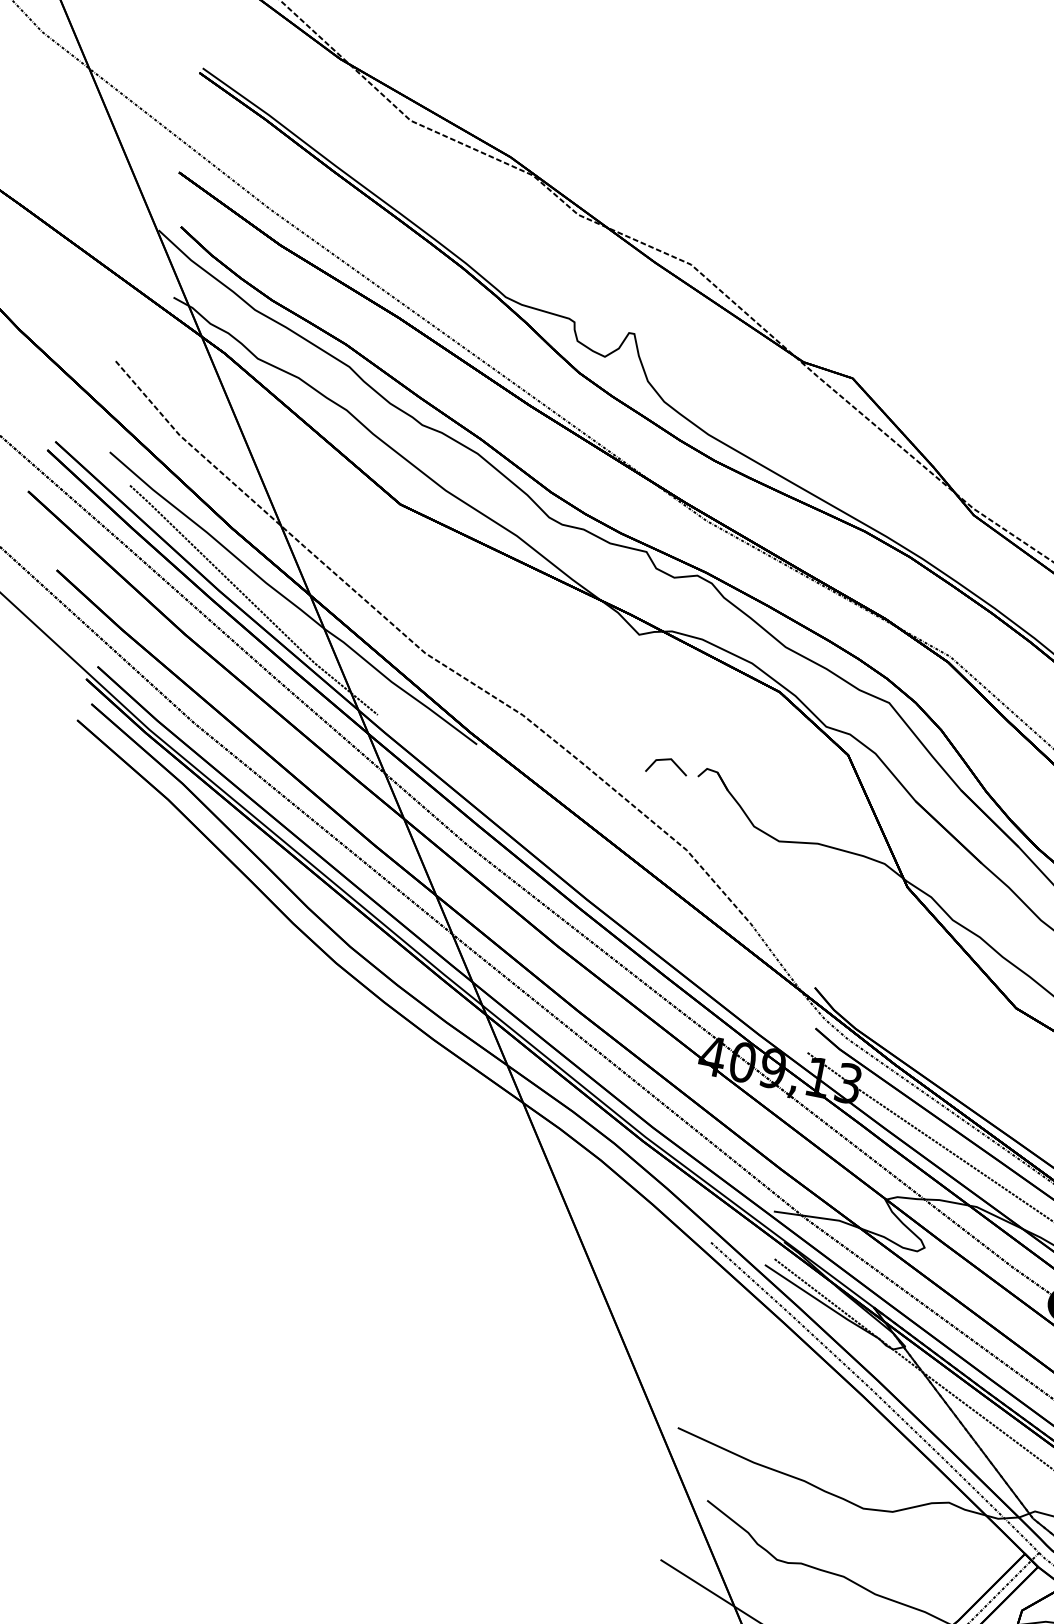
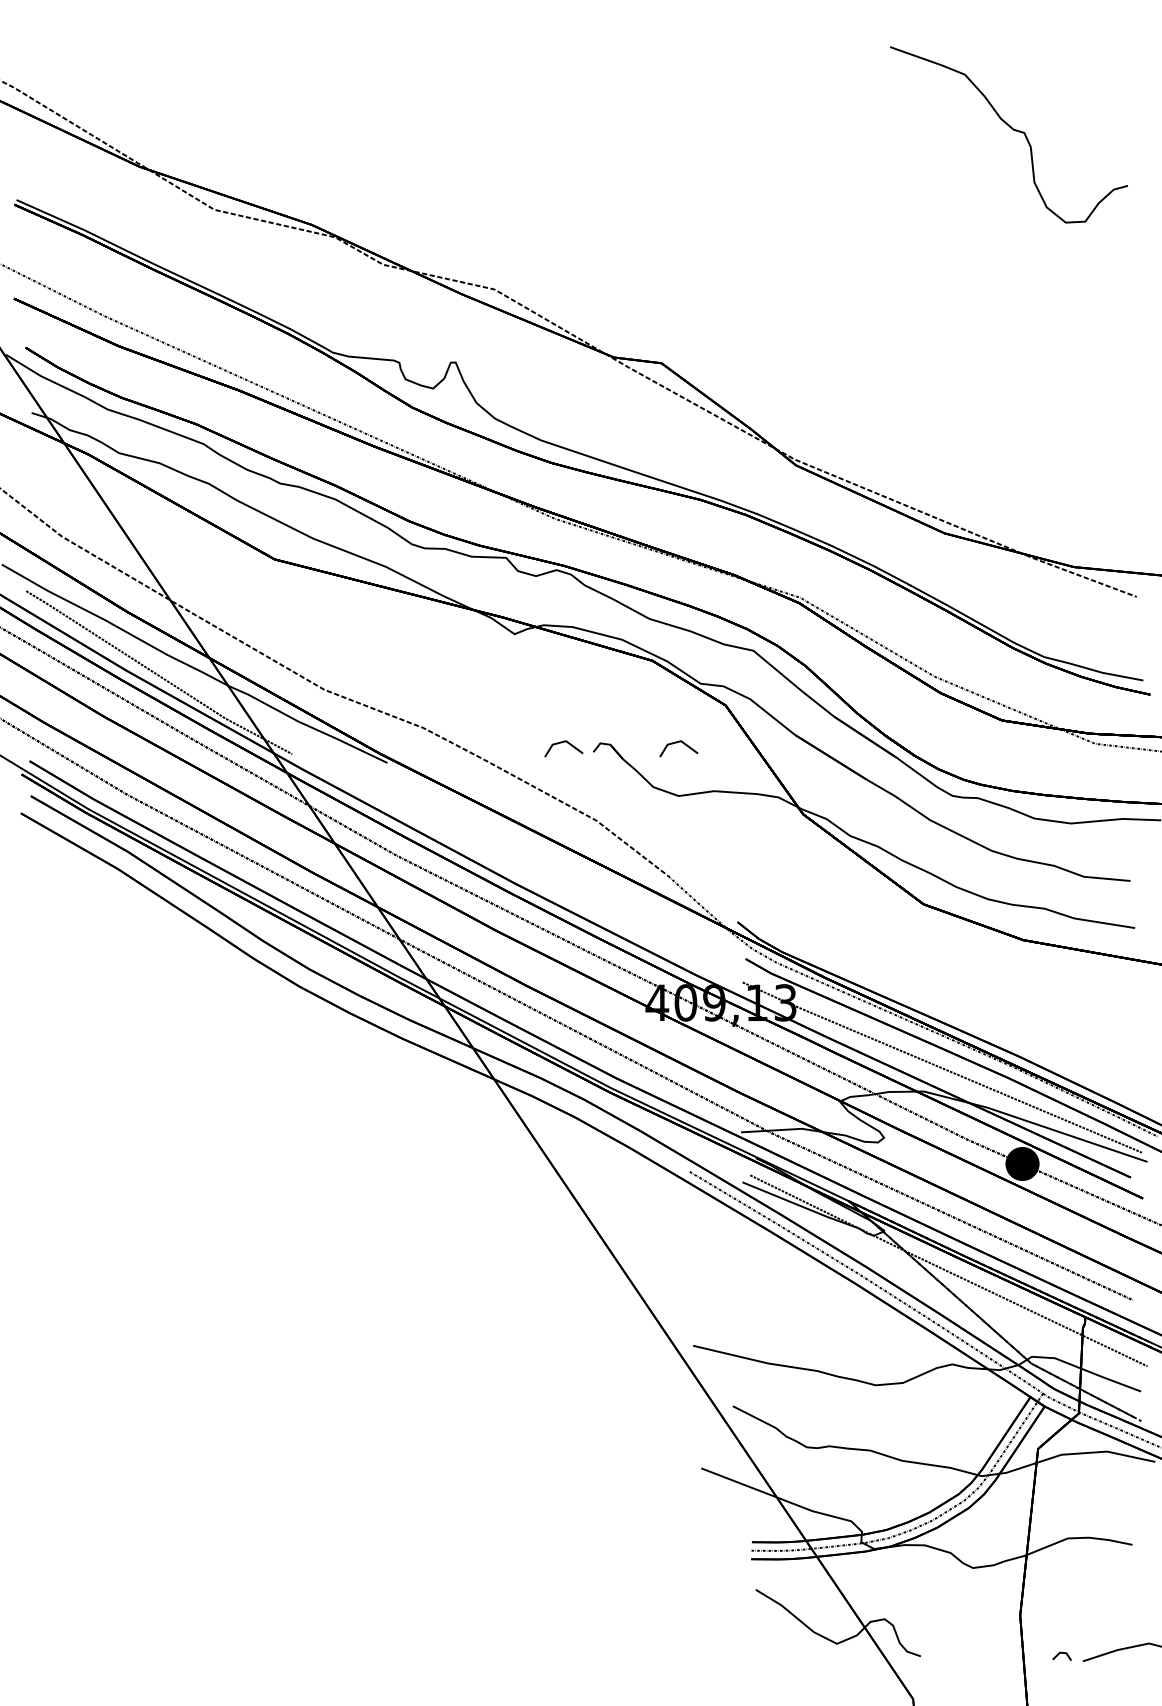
line: (787, 785) -> (676, 743), added

